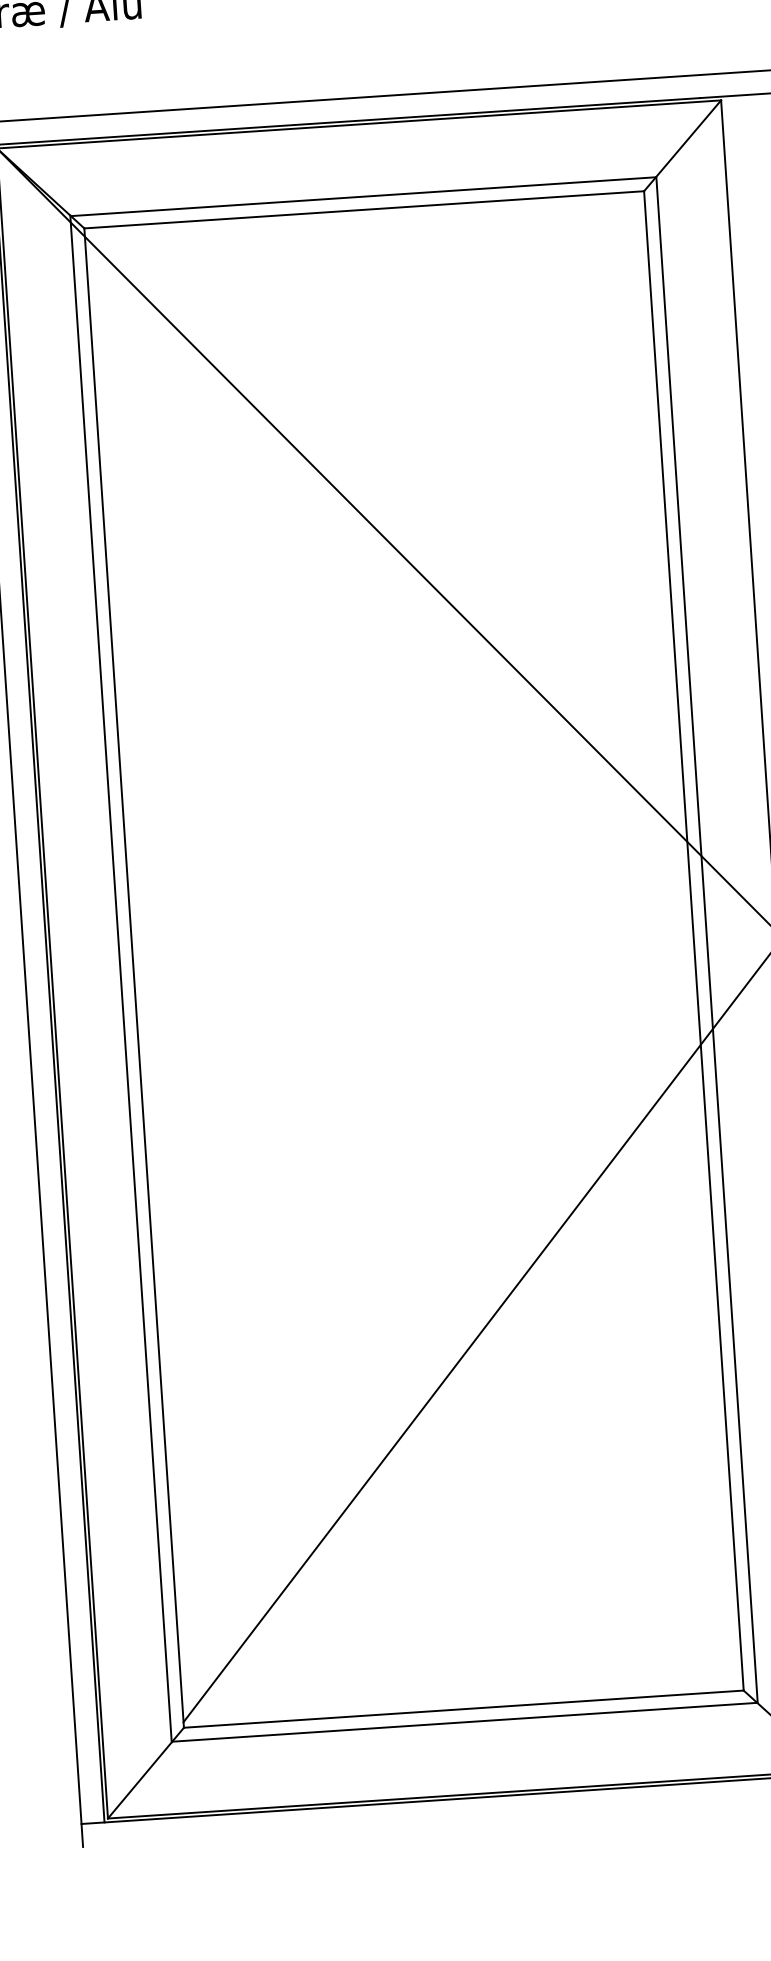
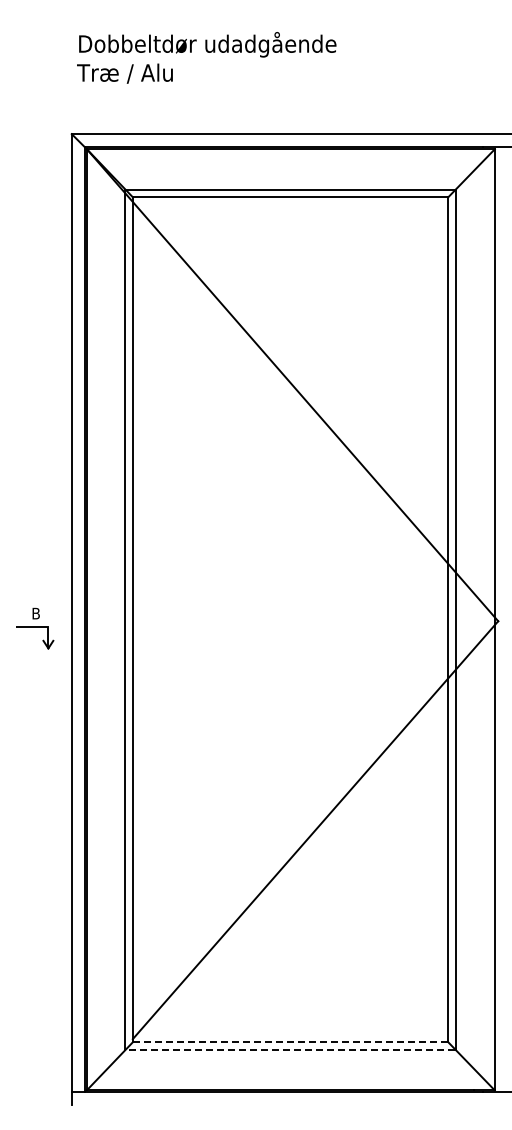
line: (463, 1709) -> (290, 1042), solid -> dashed
line: (464, 1721) -> (290, 1049), solid -> dashed

